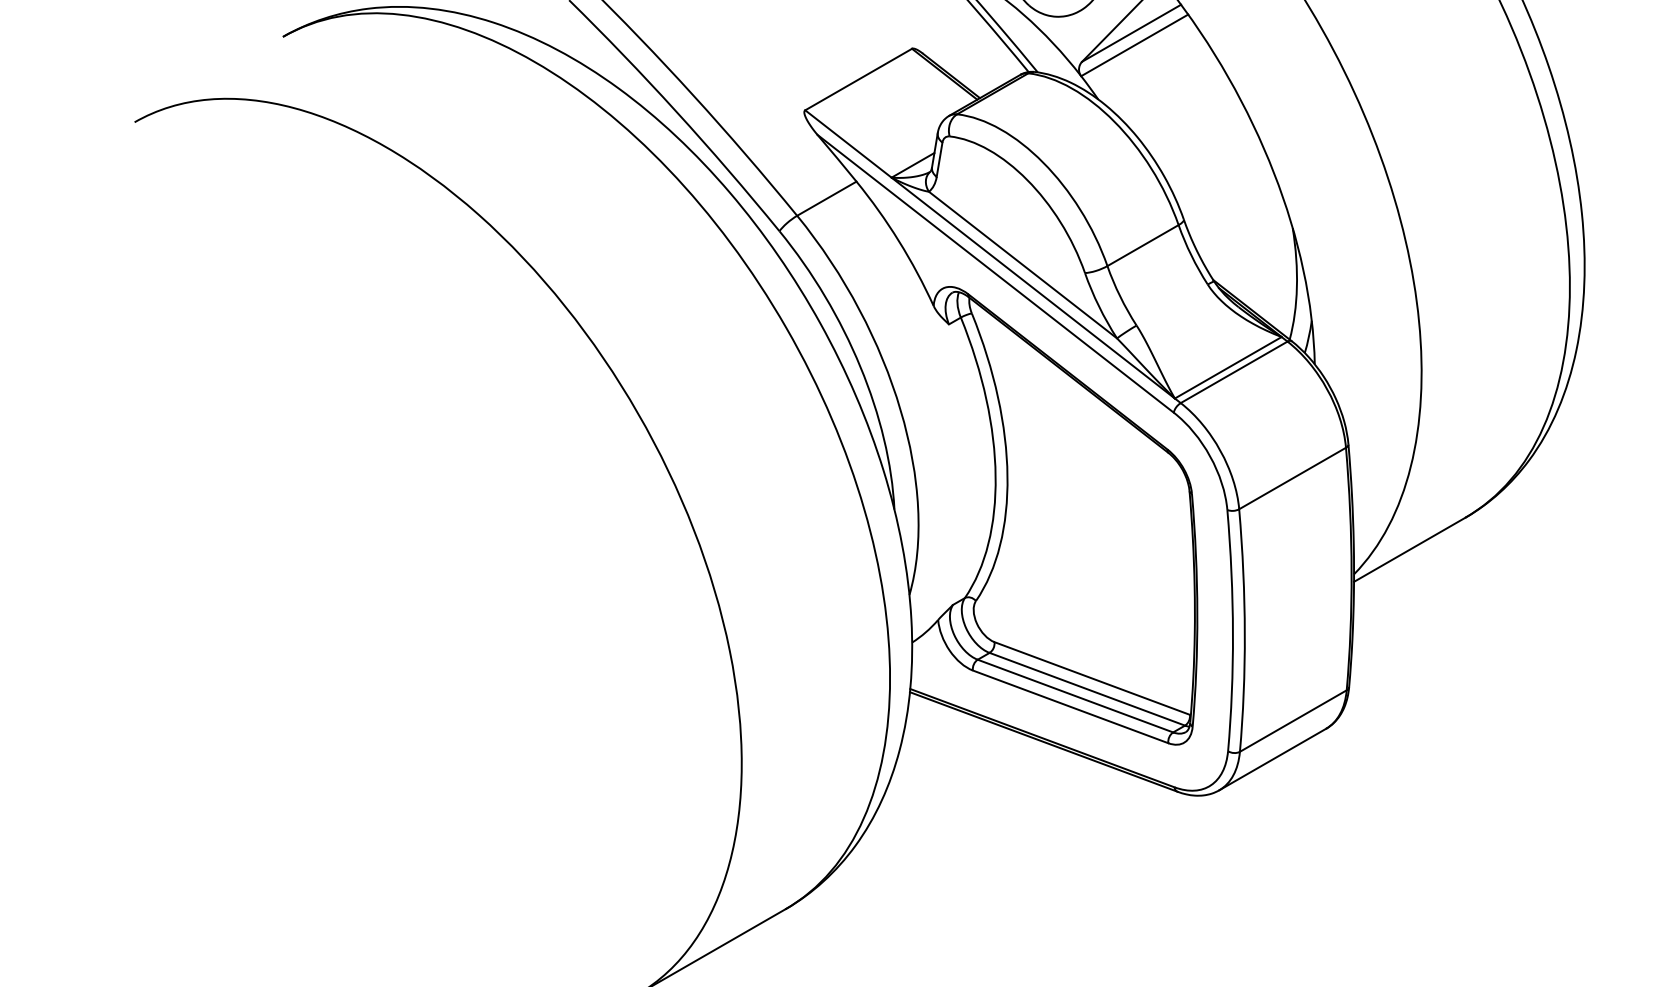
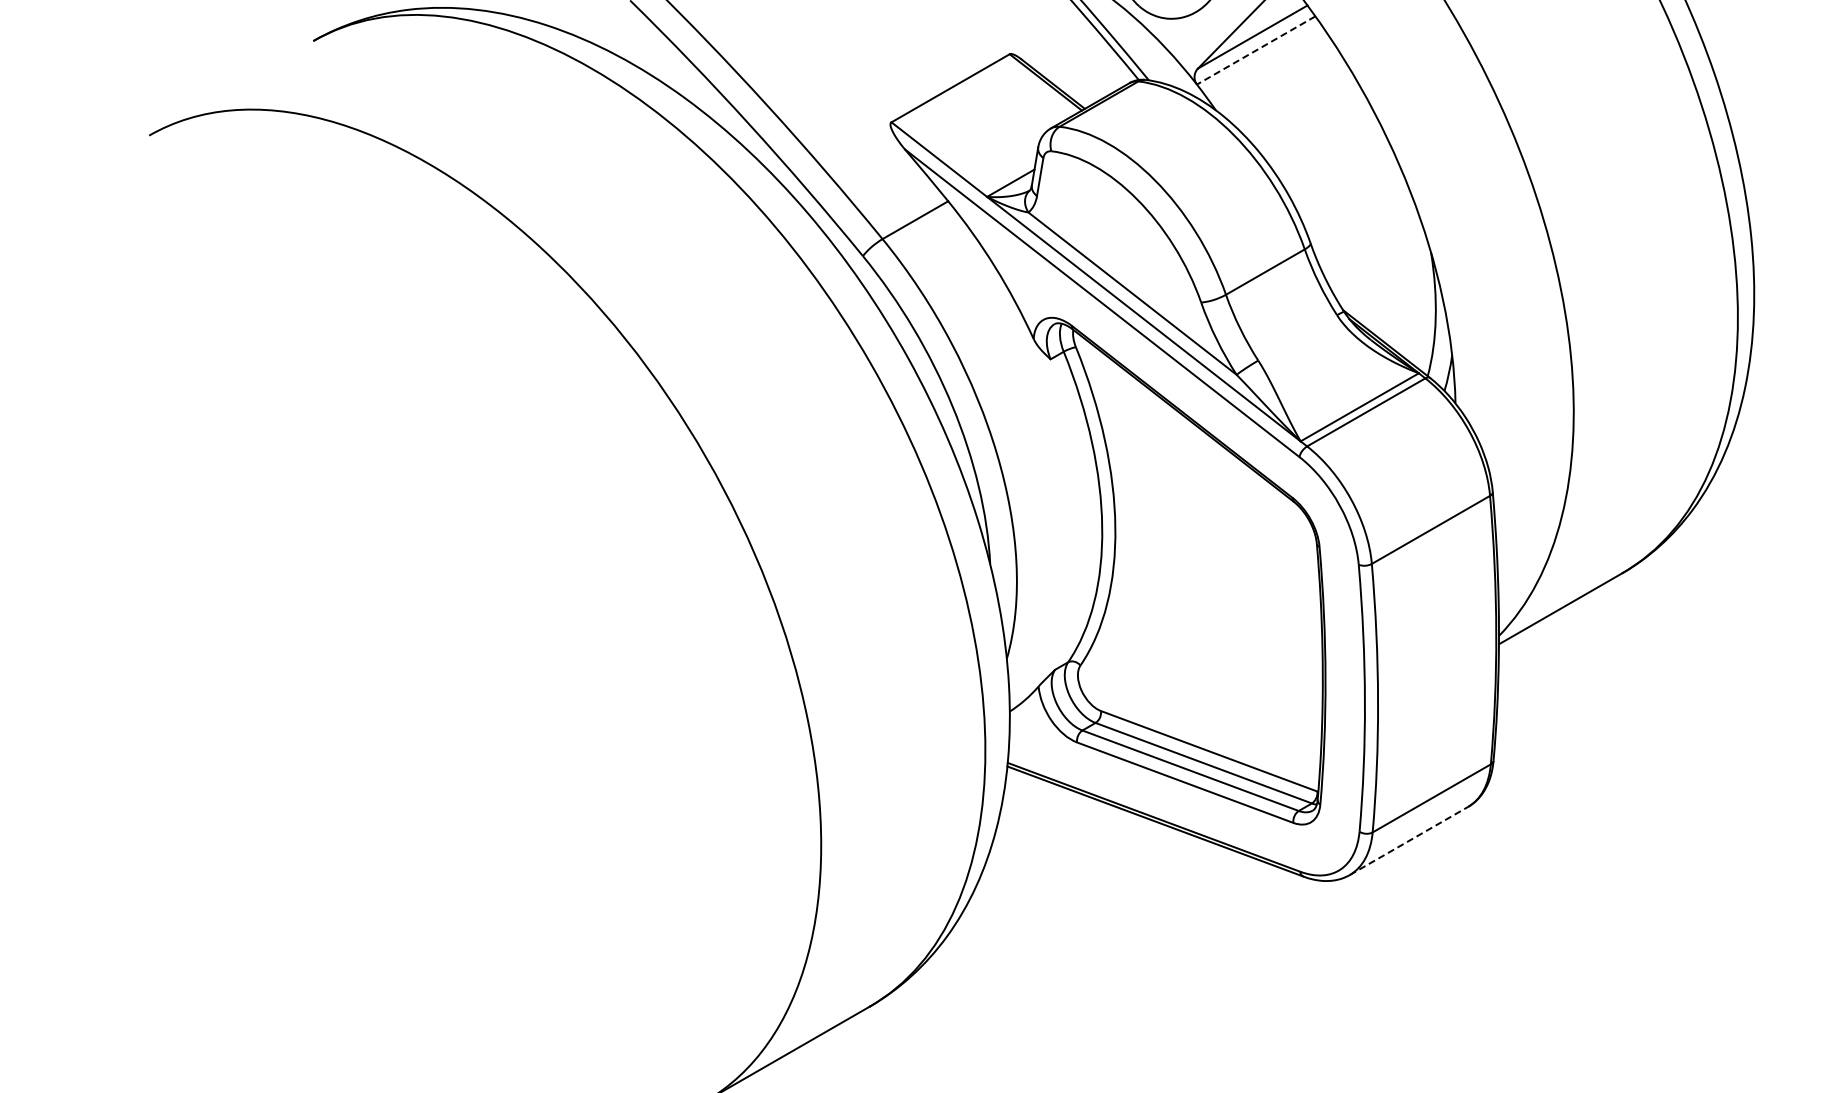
line: (1134, 45) -> (1255, 50), solid -> dashed
line: (1273, 759) -> (1409, 840), solid -> dashed

